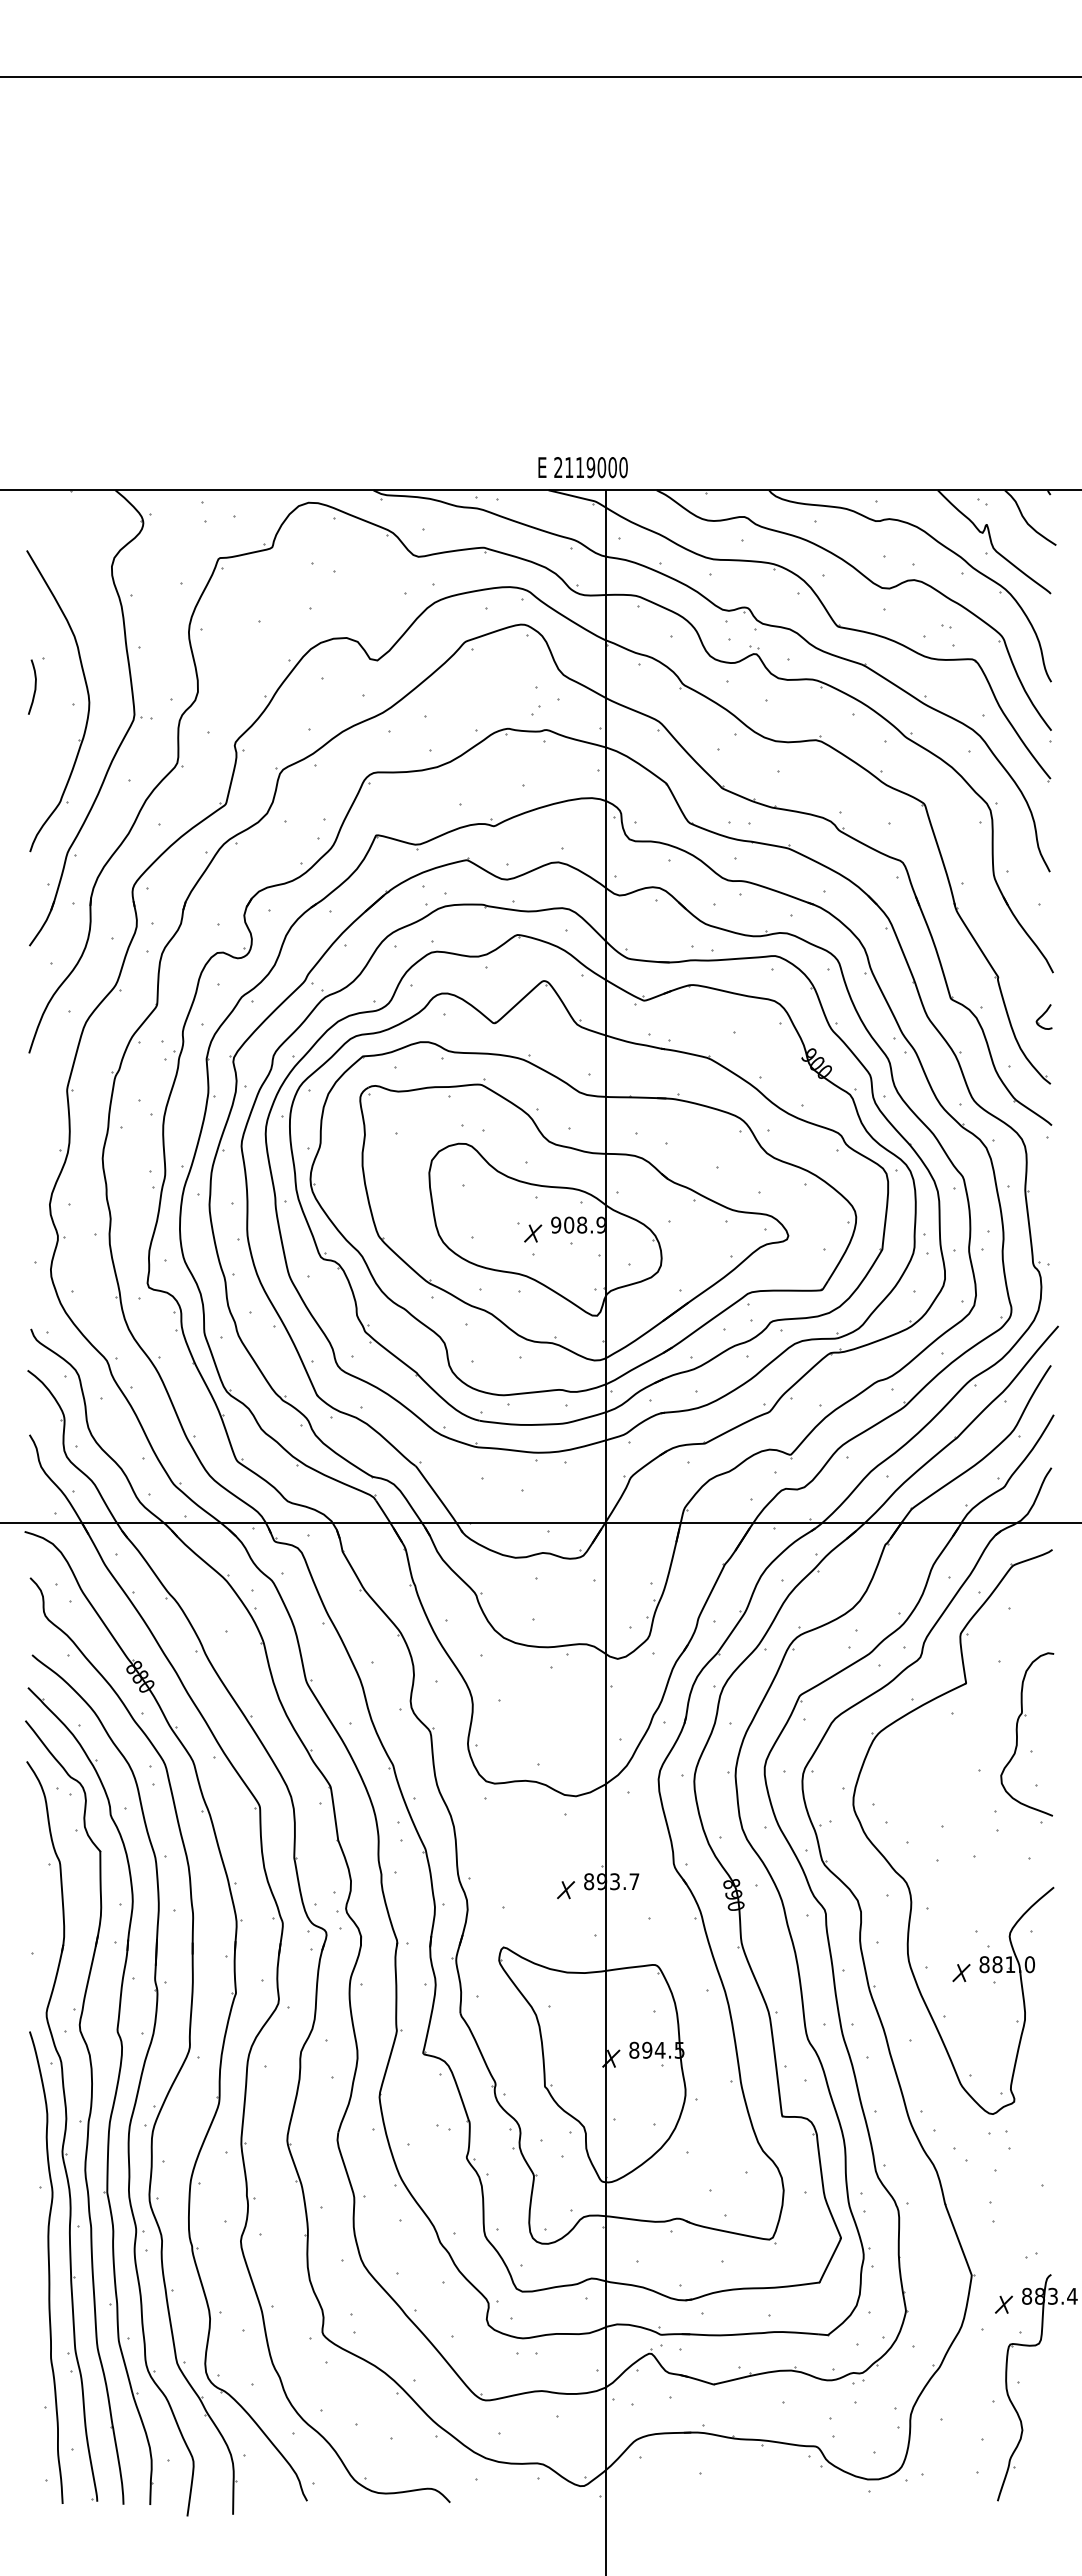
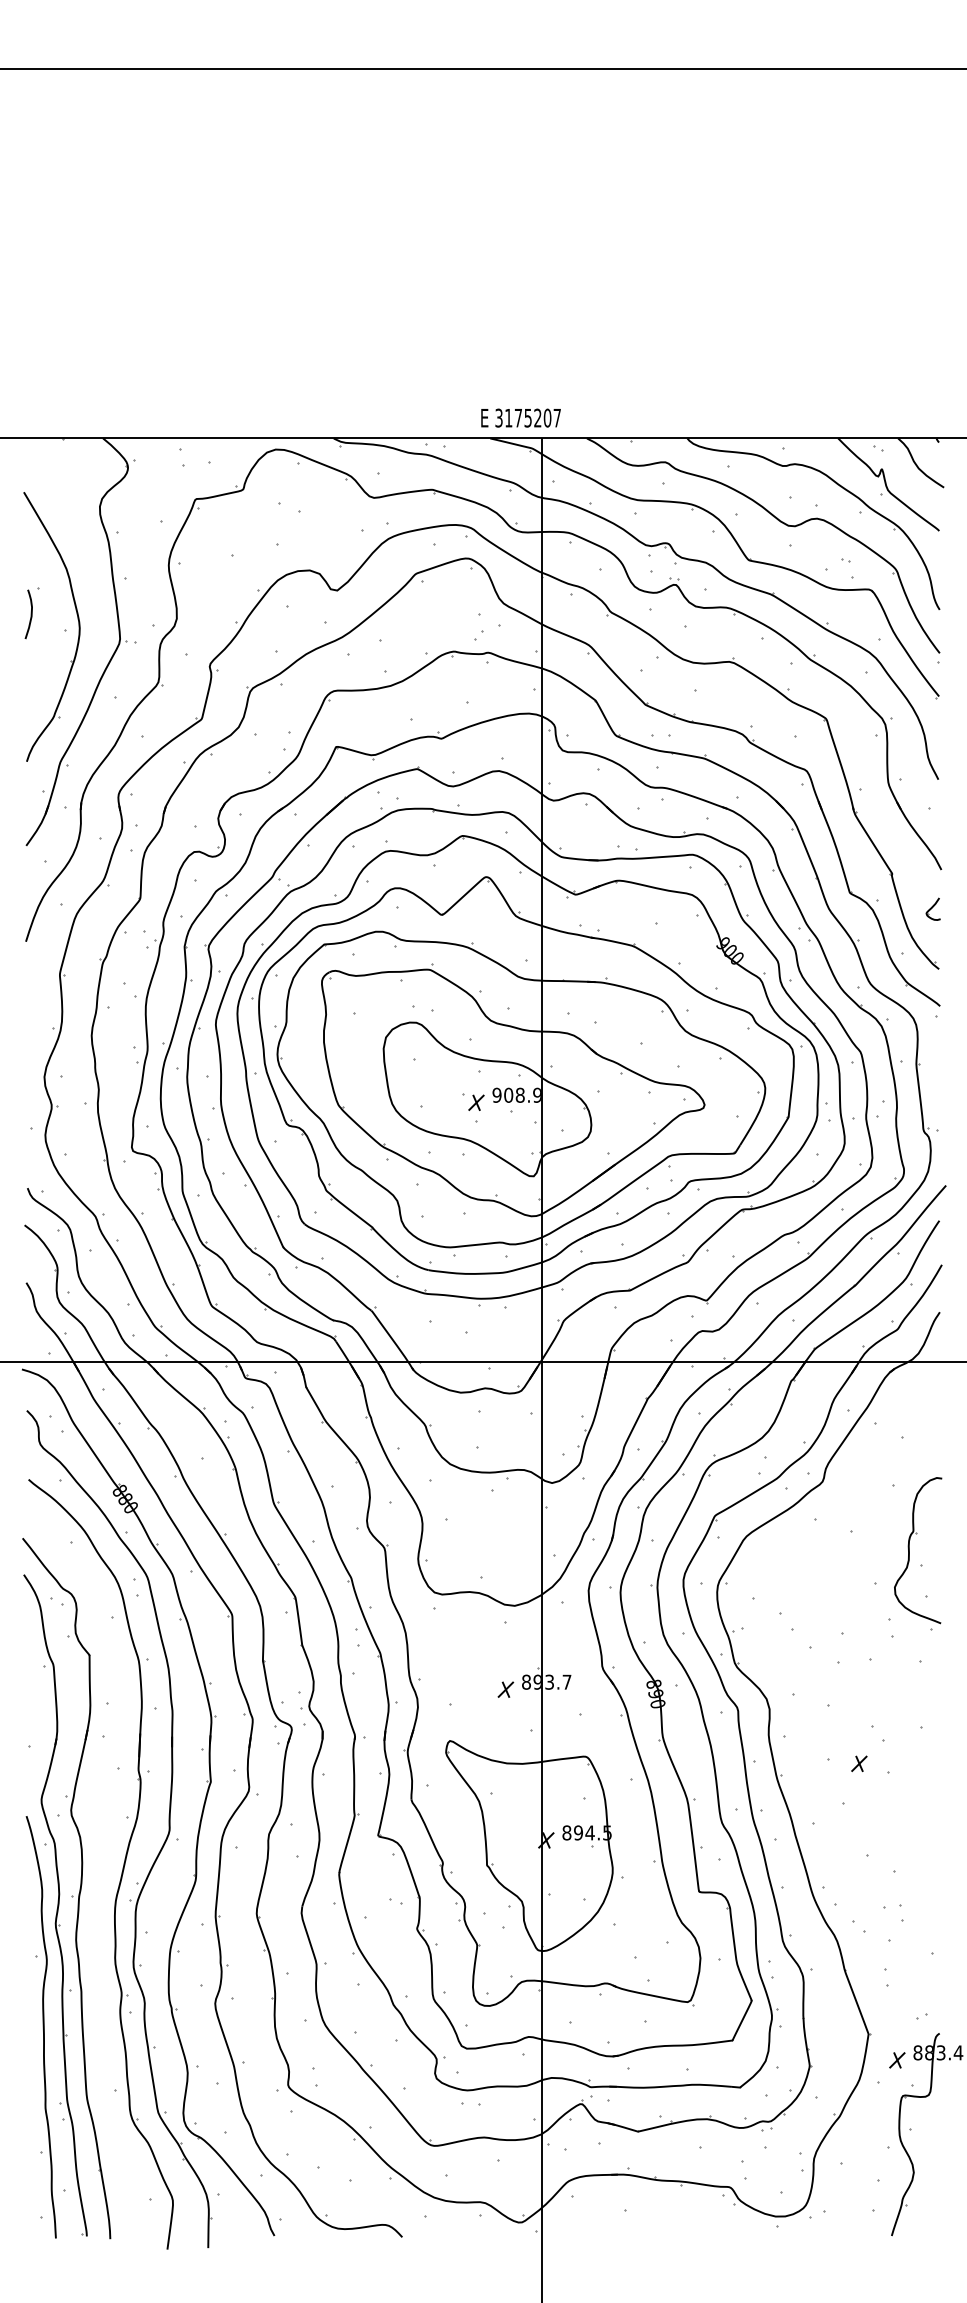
text: (590, 467) -> (527, 418), 2119000 -> 3175207
part: (905, 1879) -> (809, 1680), removed
part: (113, 2099) -> (101, 1876), removed

